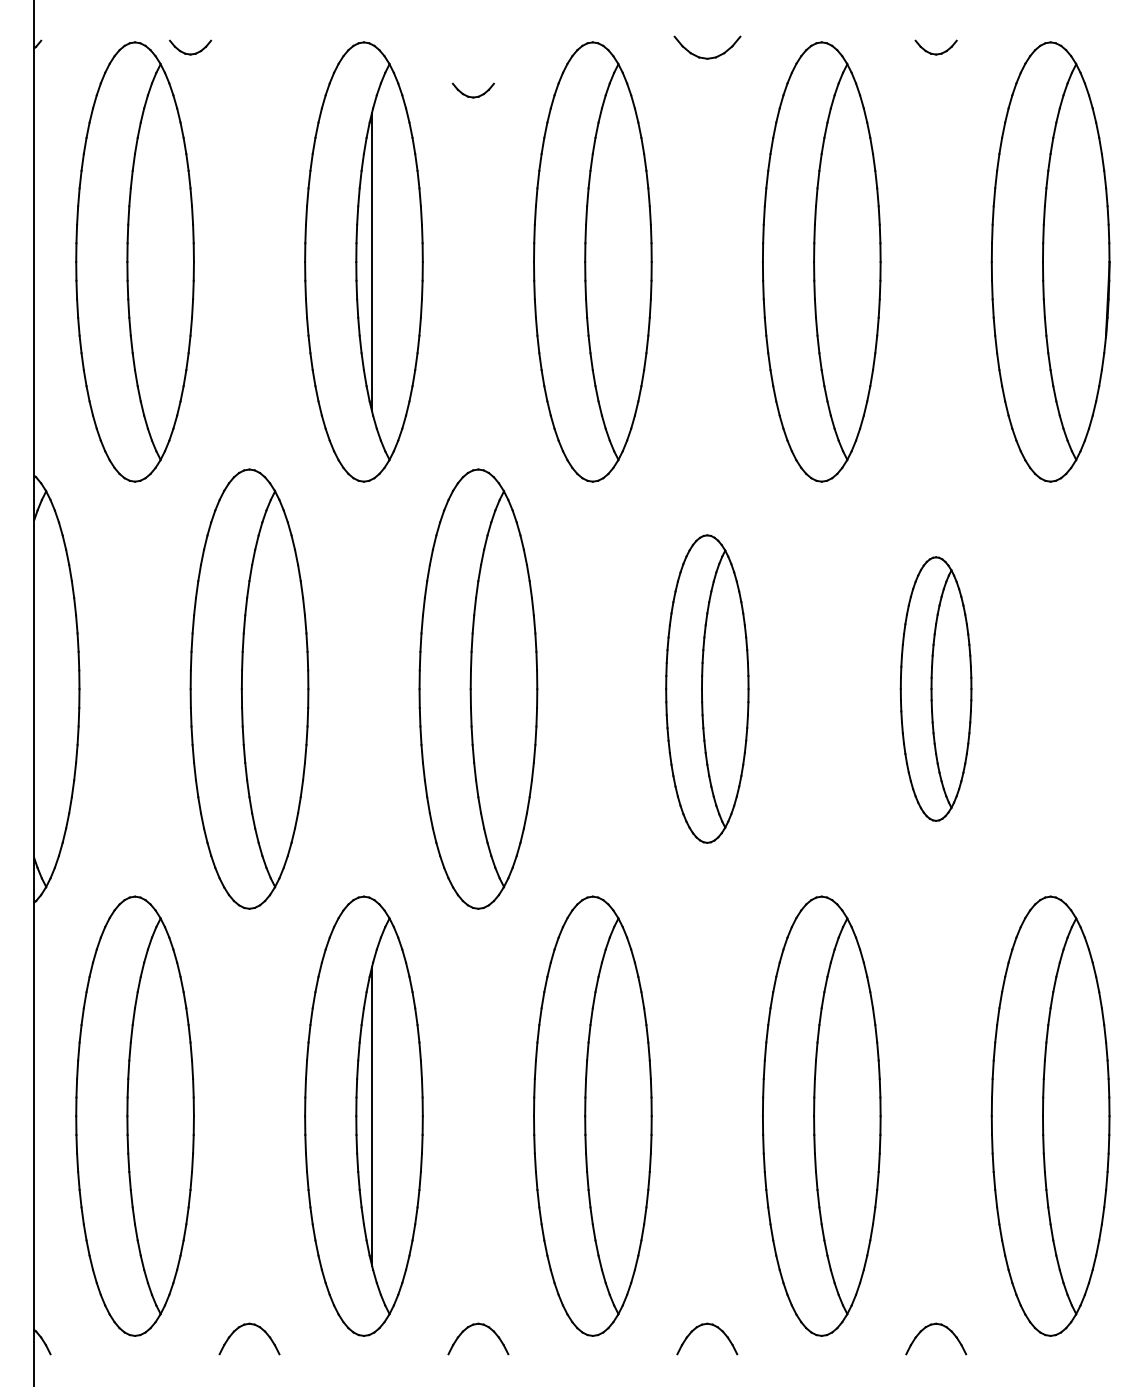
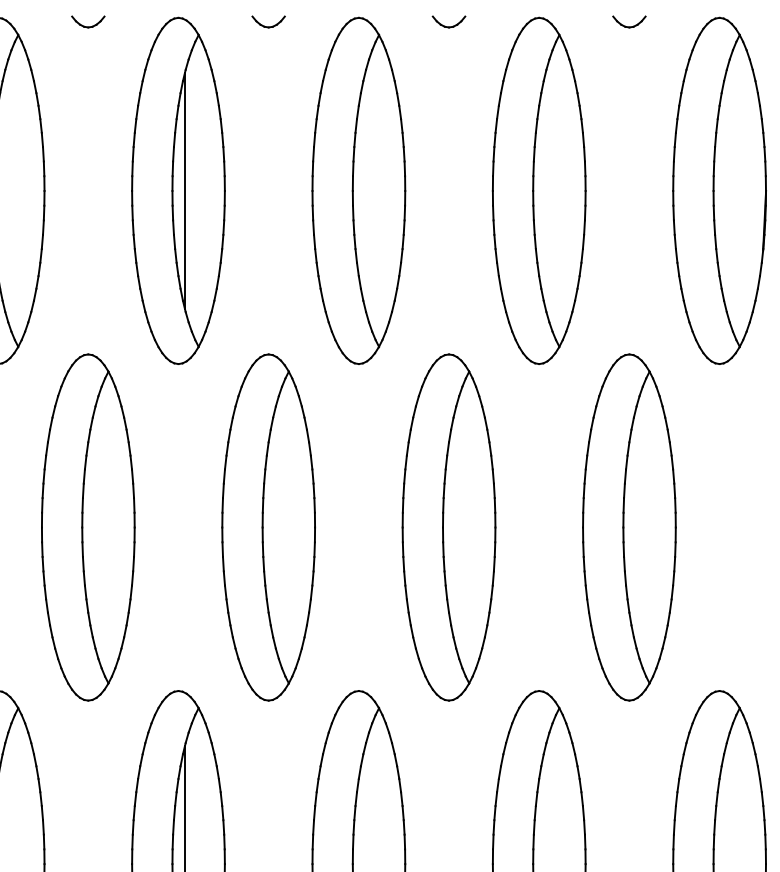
part: (190, 47) -> (88, 21), moved
part: (706, 47) -> (448, 21), size x0.62
part: (472, 90) -> (267, 21), moved
part: (707, 688) -> (449, 527), size x1.43
part: (935, 688) -> (628, 527), size x1.67

